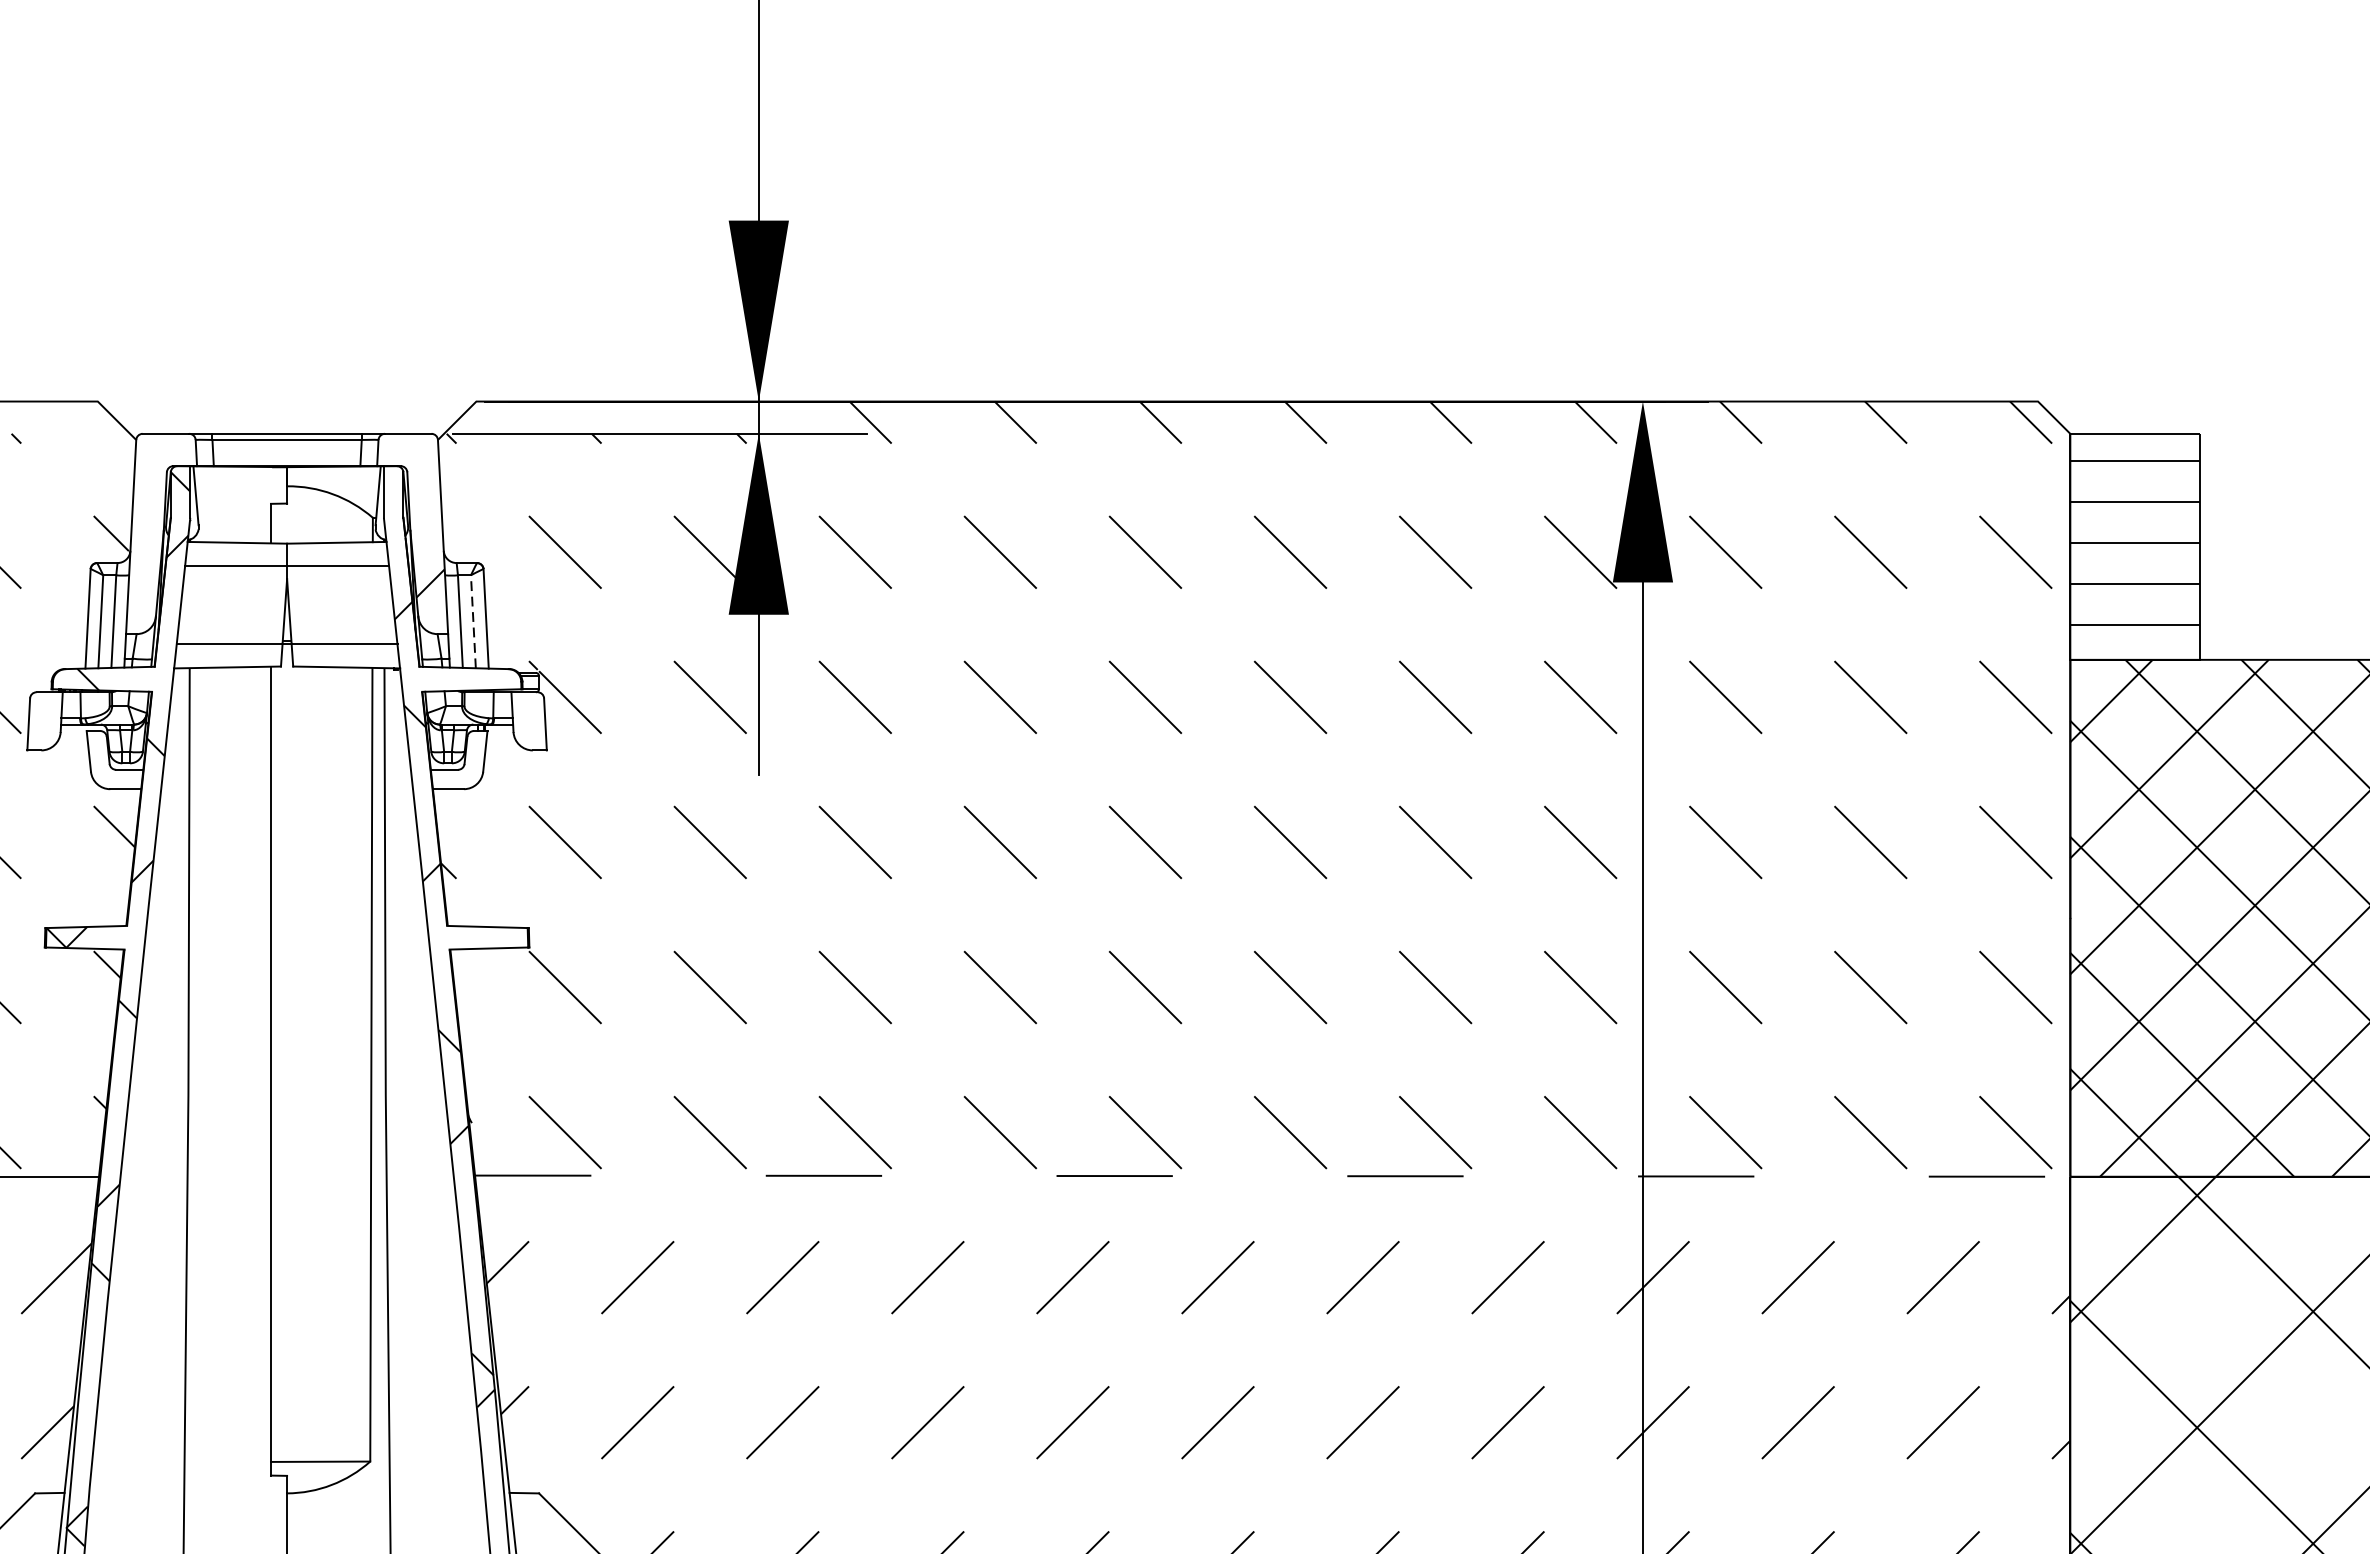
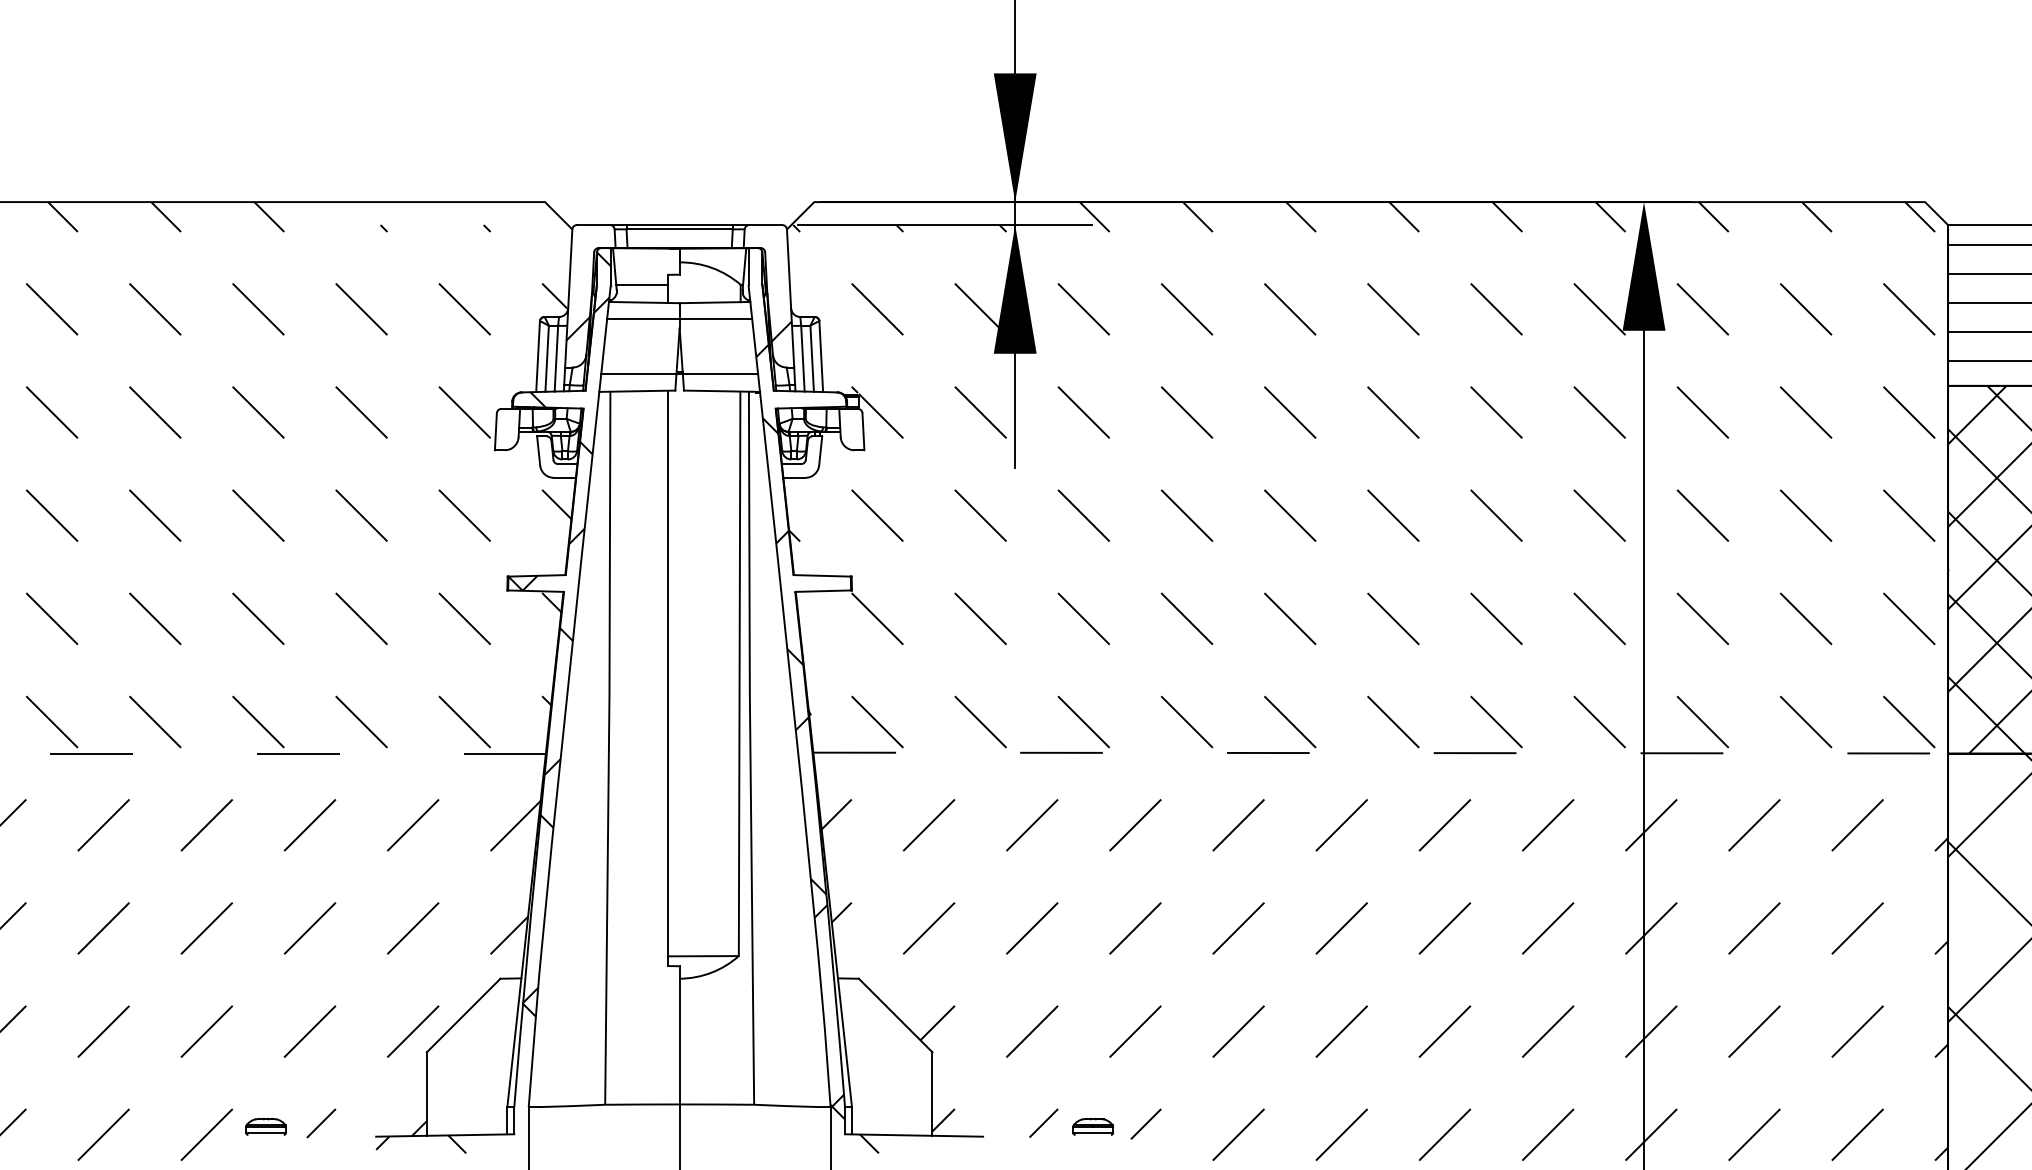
line: (234, 517) -> (642, 284), added
hatch: (143, 579) -> (577, 328), added
line: (473, 621) -> (812, 358), dashed -> solid

